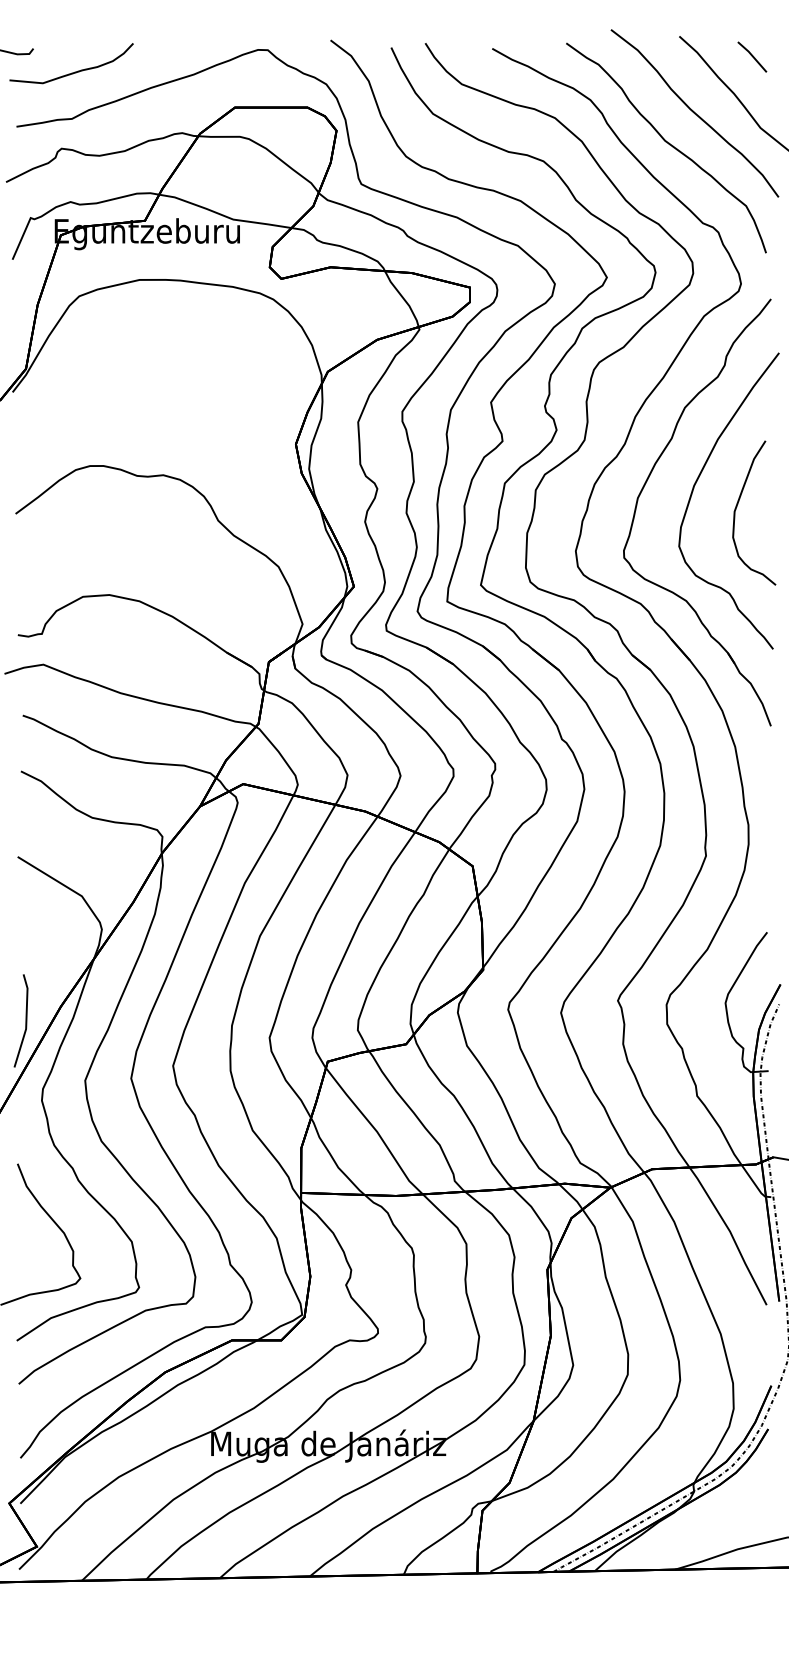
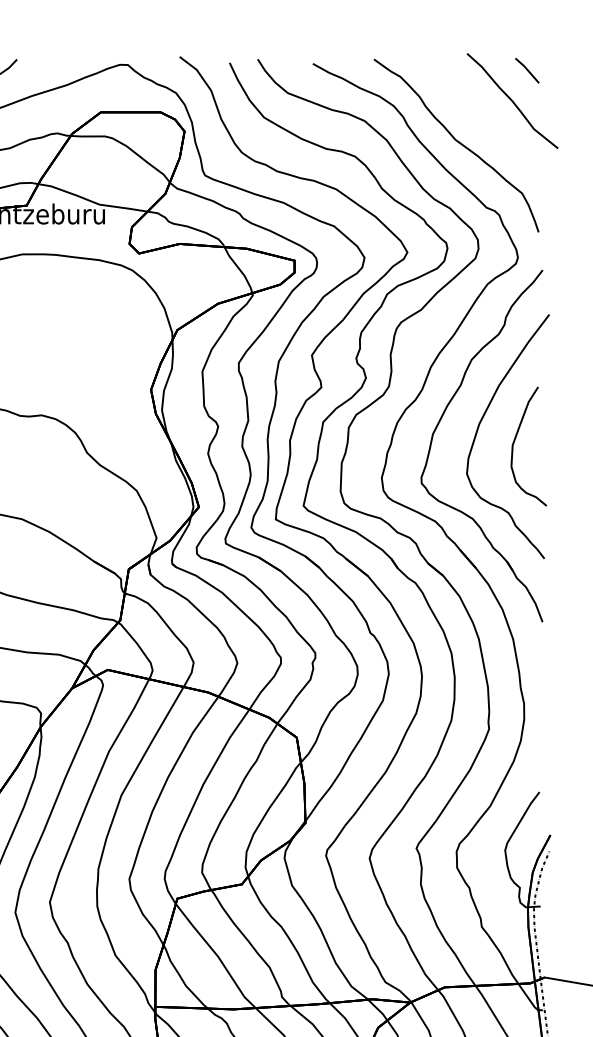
curve: (694, 113) -> (479, 117), removed

